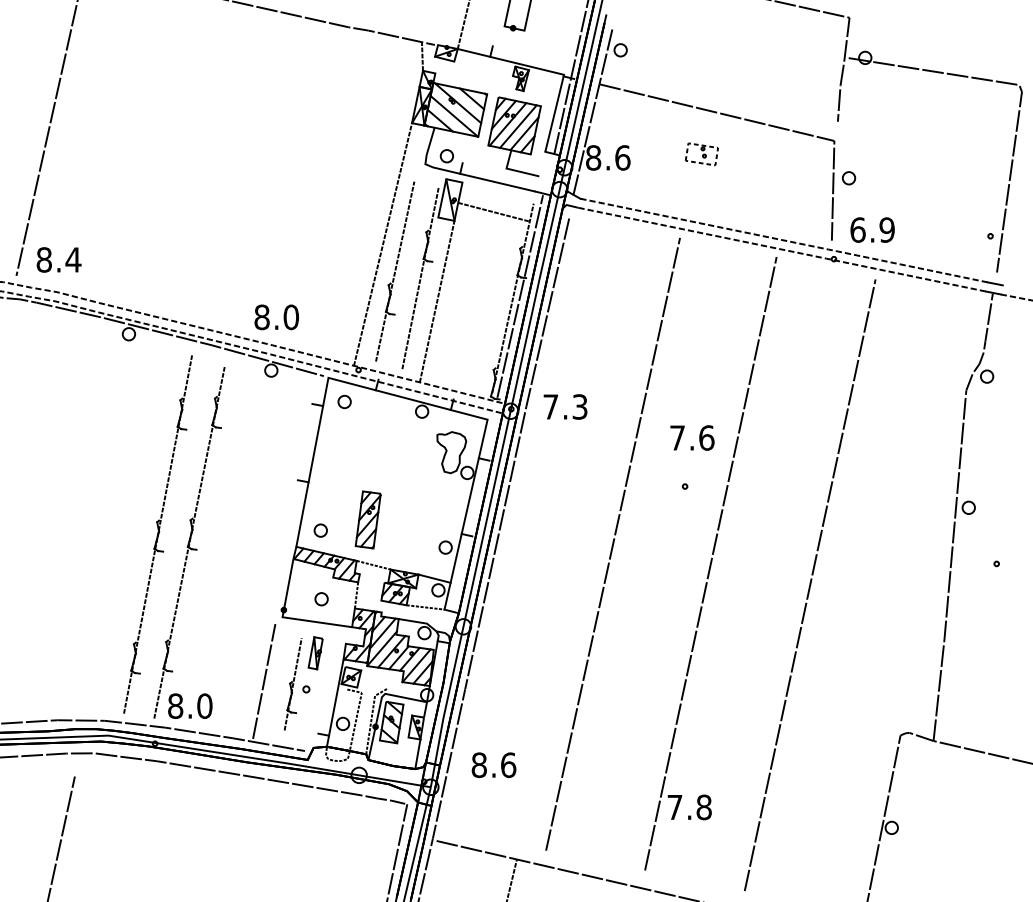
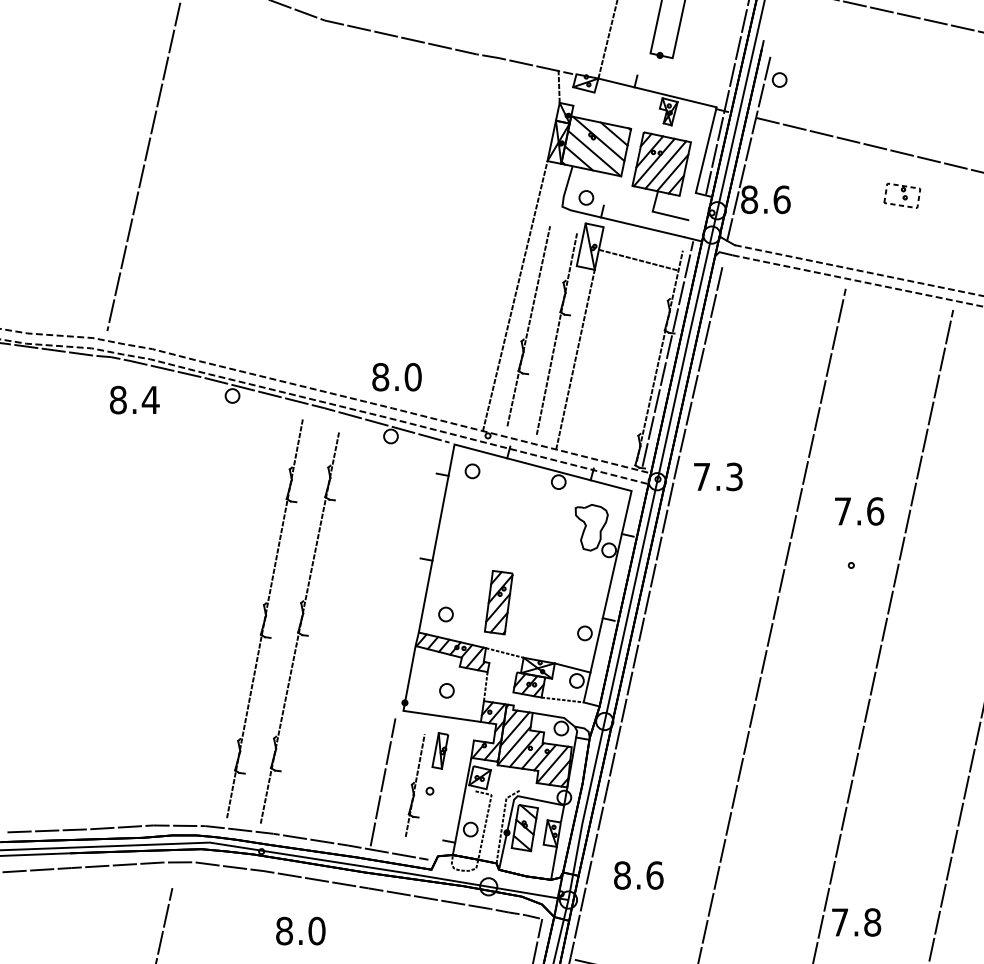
part: (701, 154) -> (901, 195), moved
text: (58, 259) -> (134, 399), moved
text: (190, 705) -> (301, 930), moved

